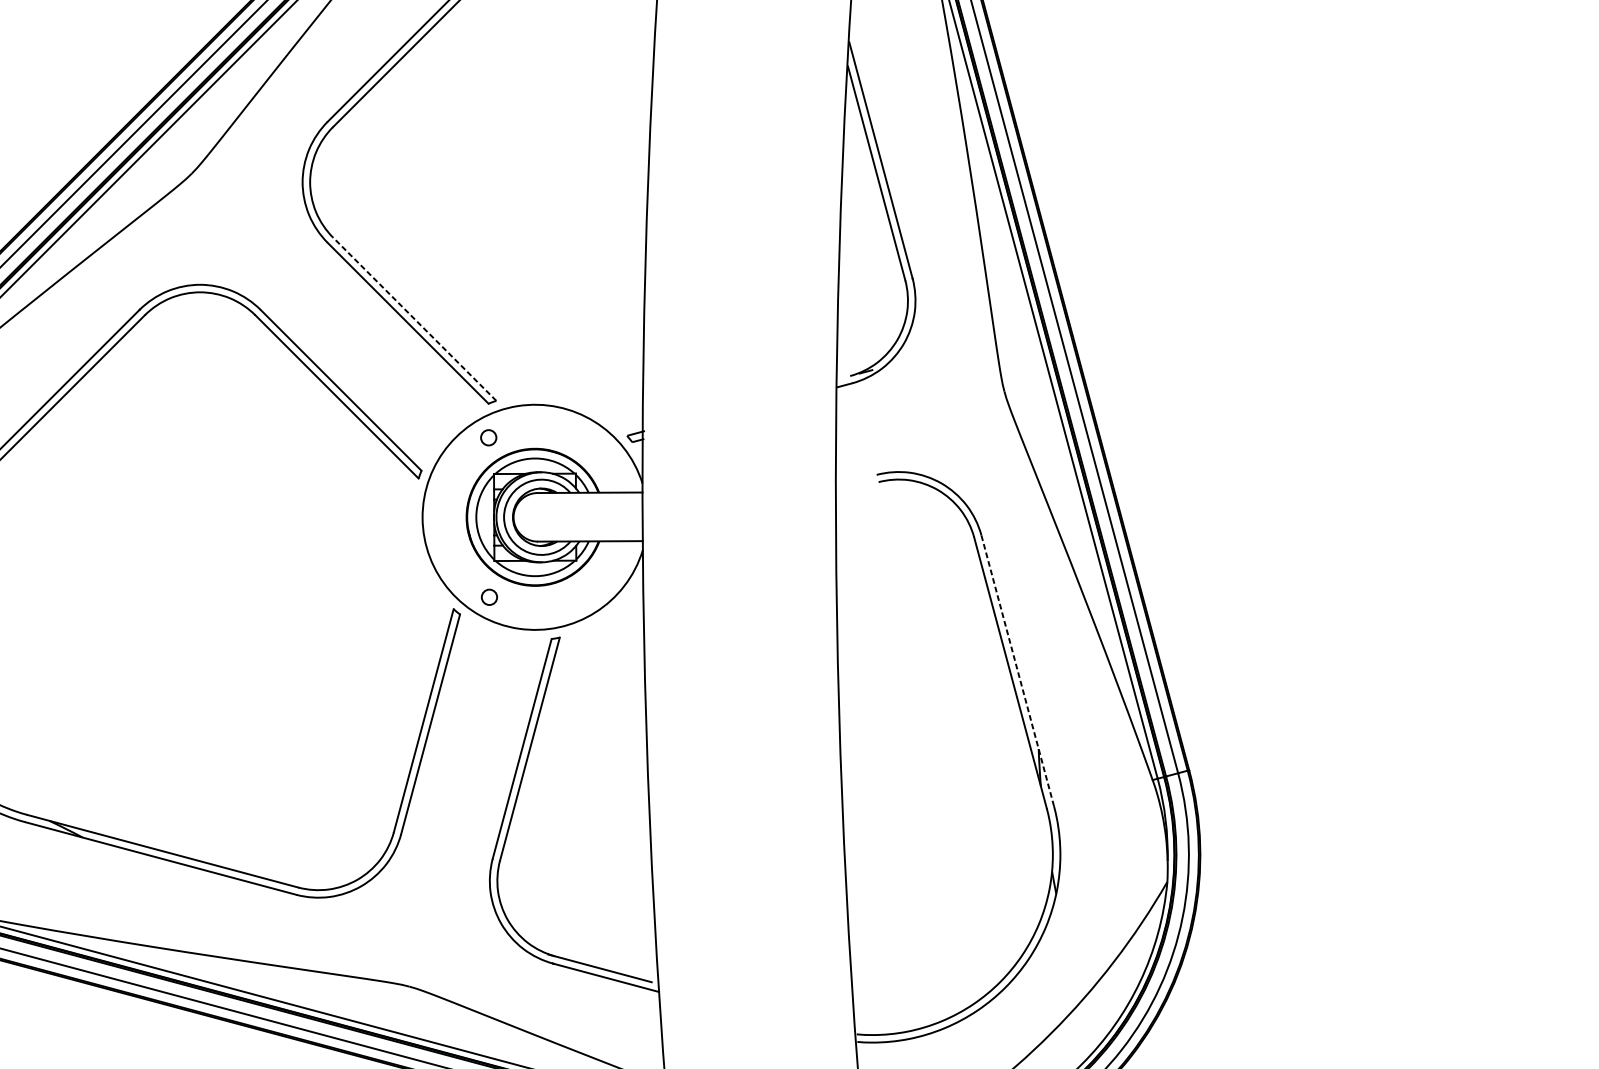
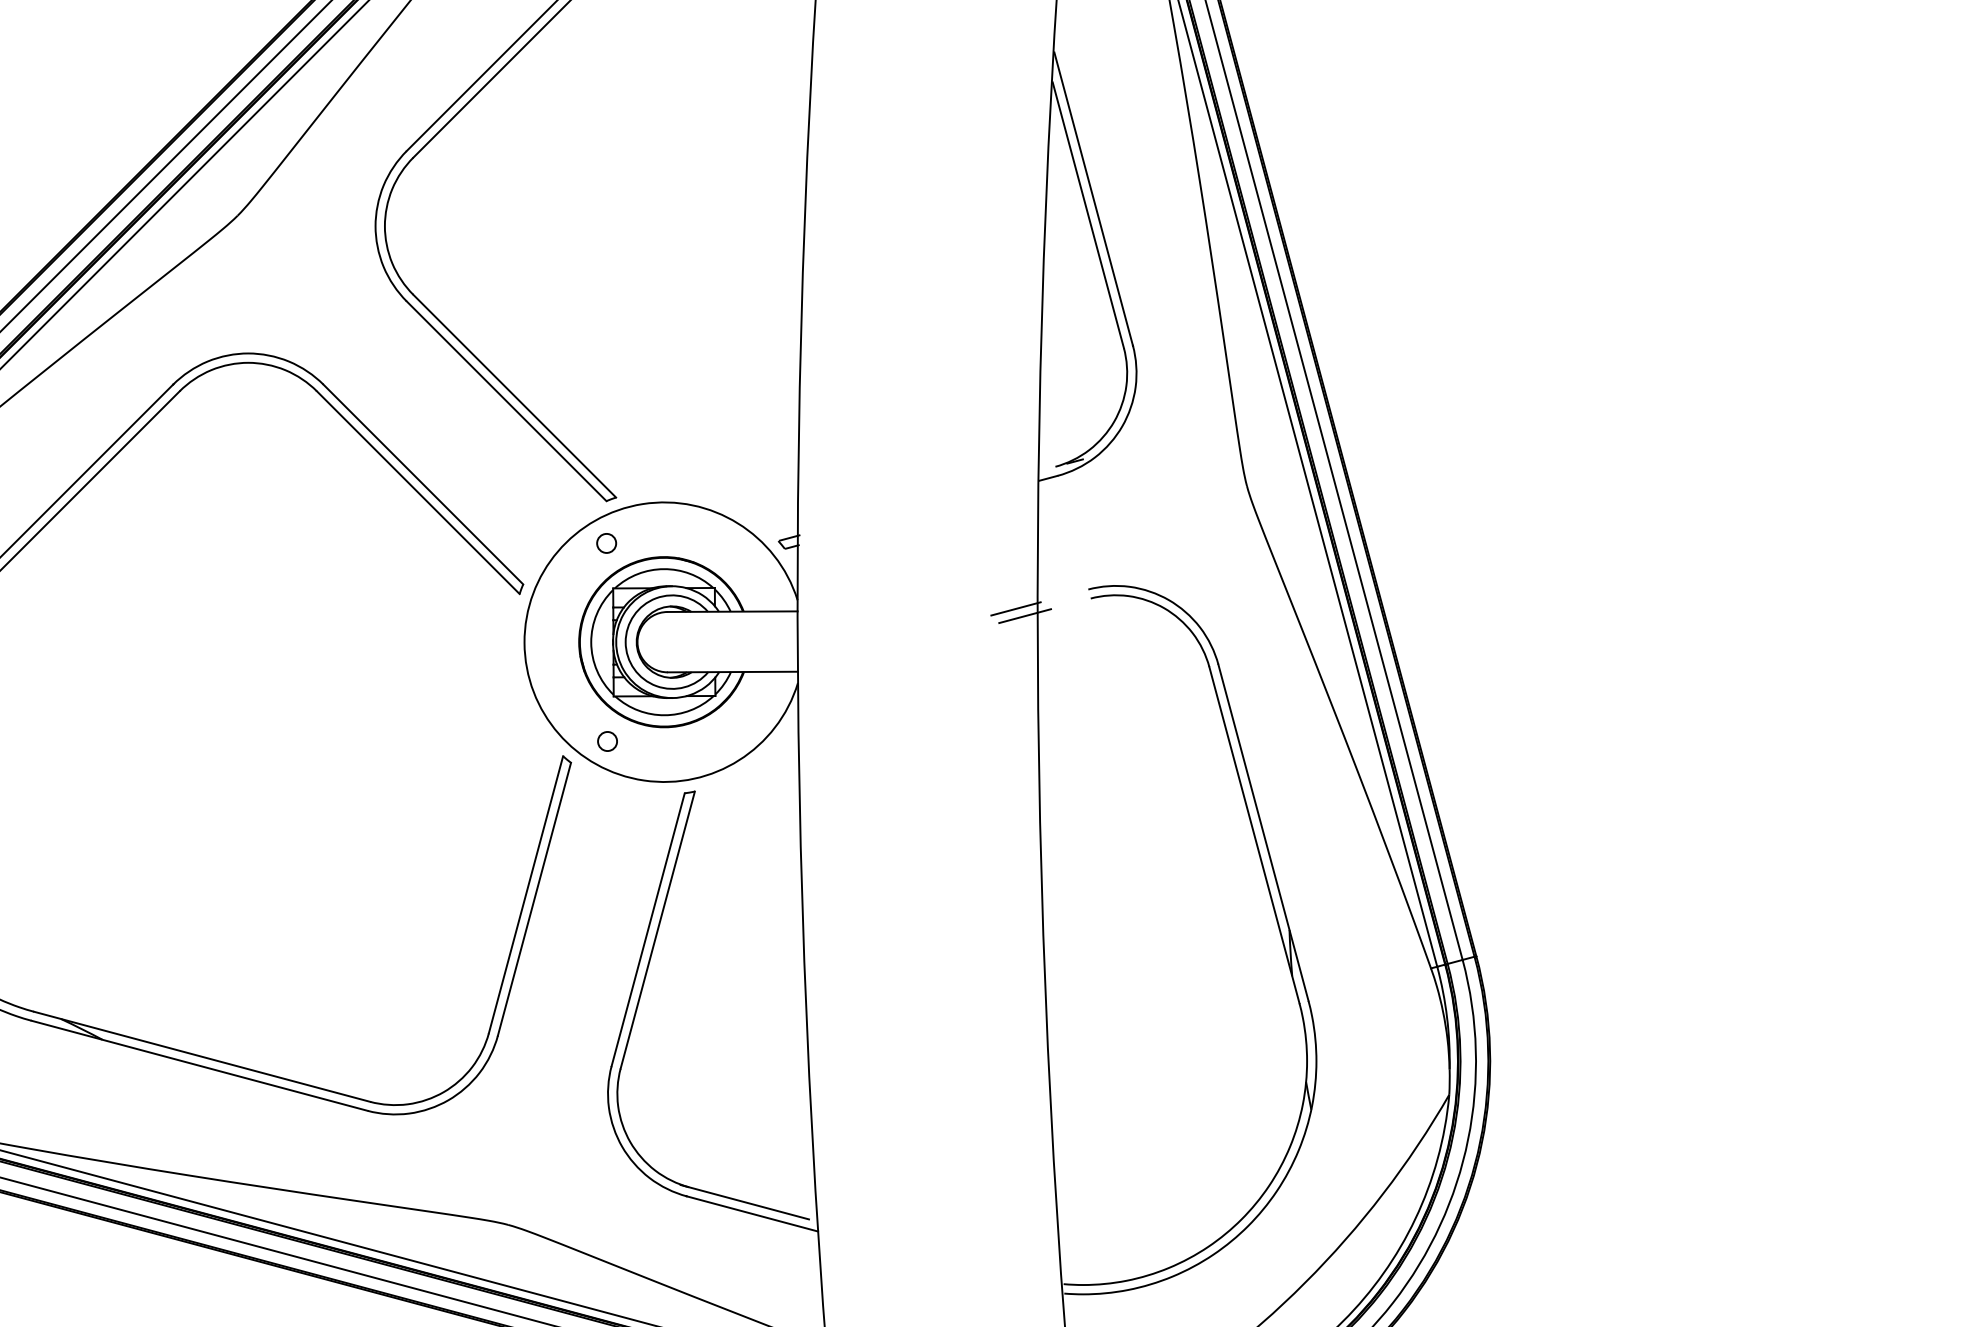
line: (414, 318) -> (514, 395), dashed -> solid
line: (818, 490) -> (1015, 608), added
line: (826, 496) -> (1025, 616), added
line: (1017, 670) -> (1263, 832), dashed -> solid

